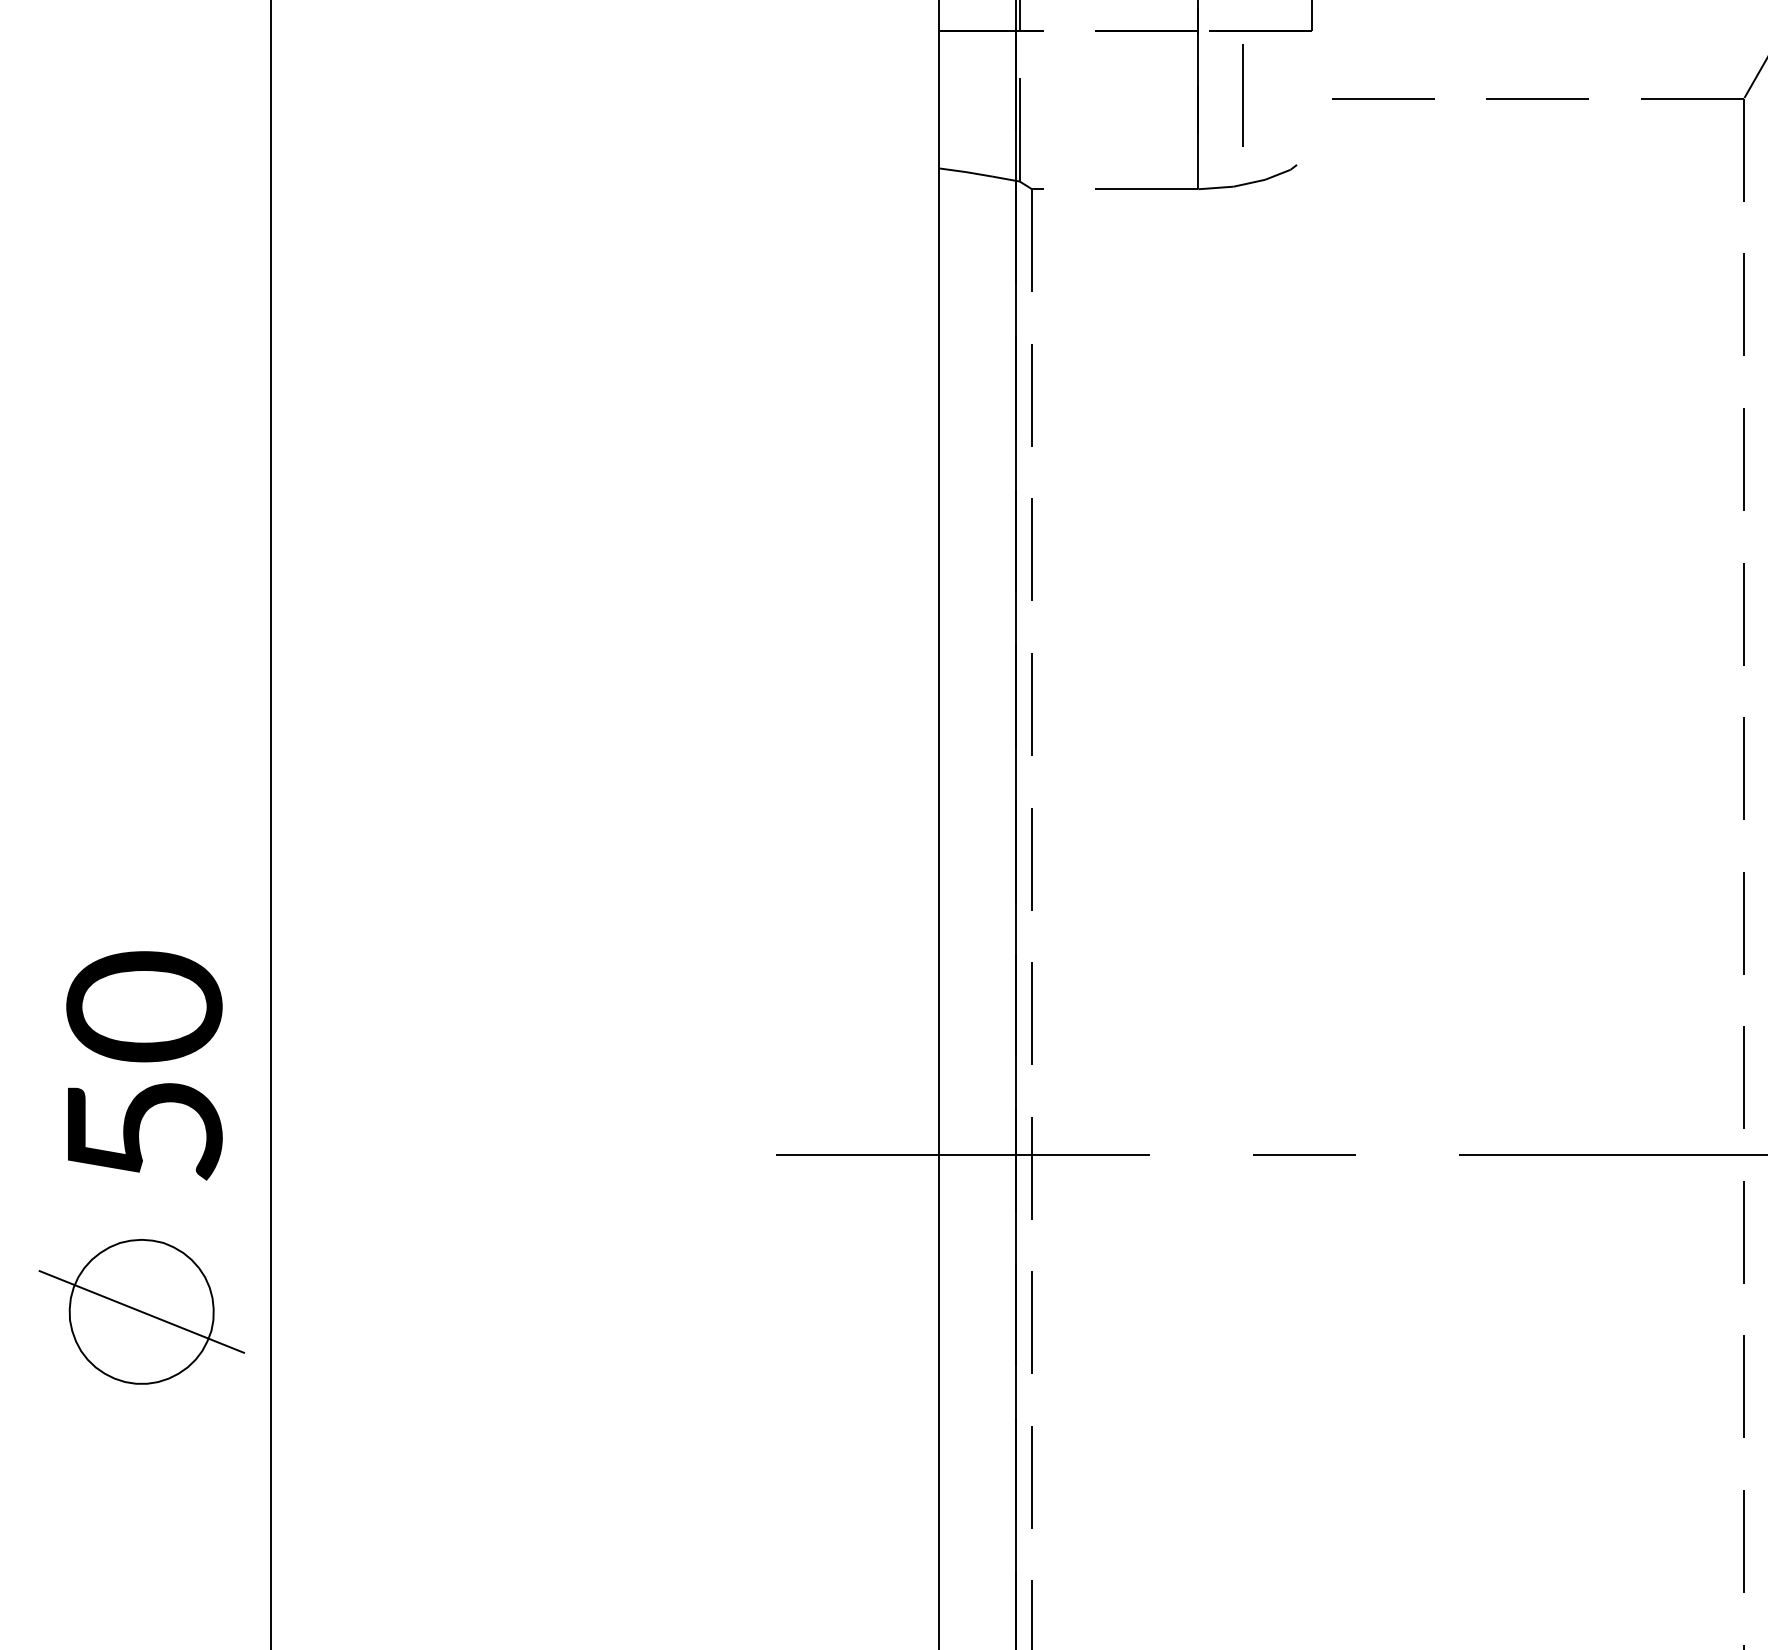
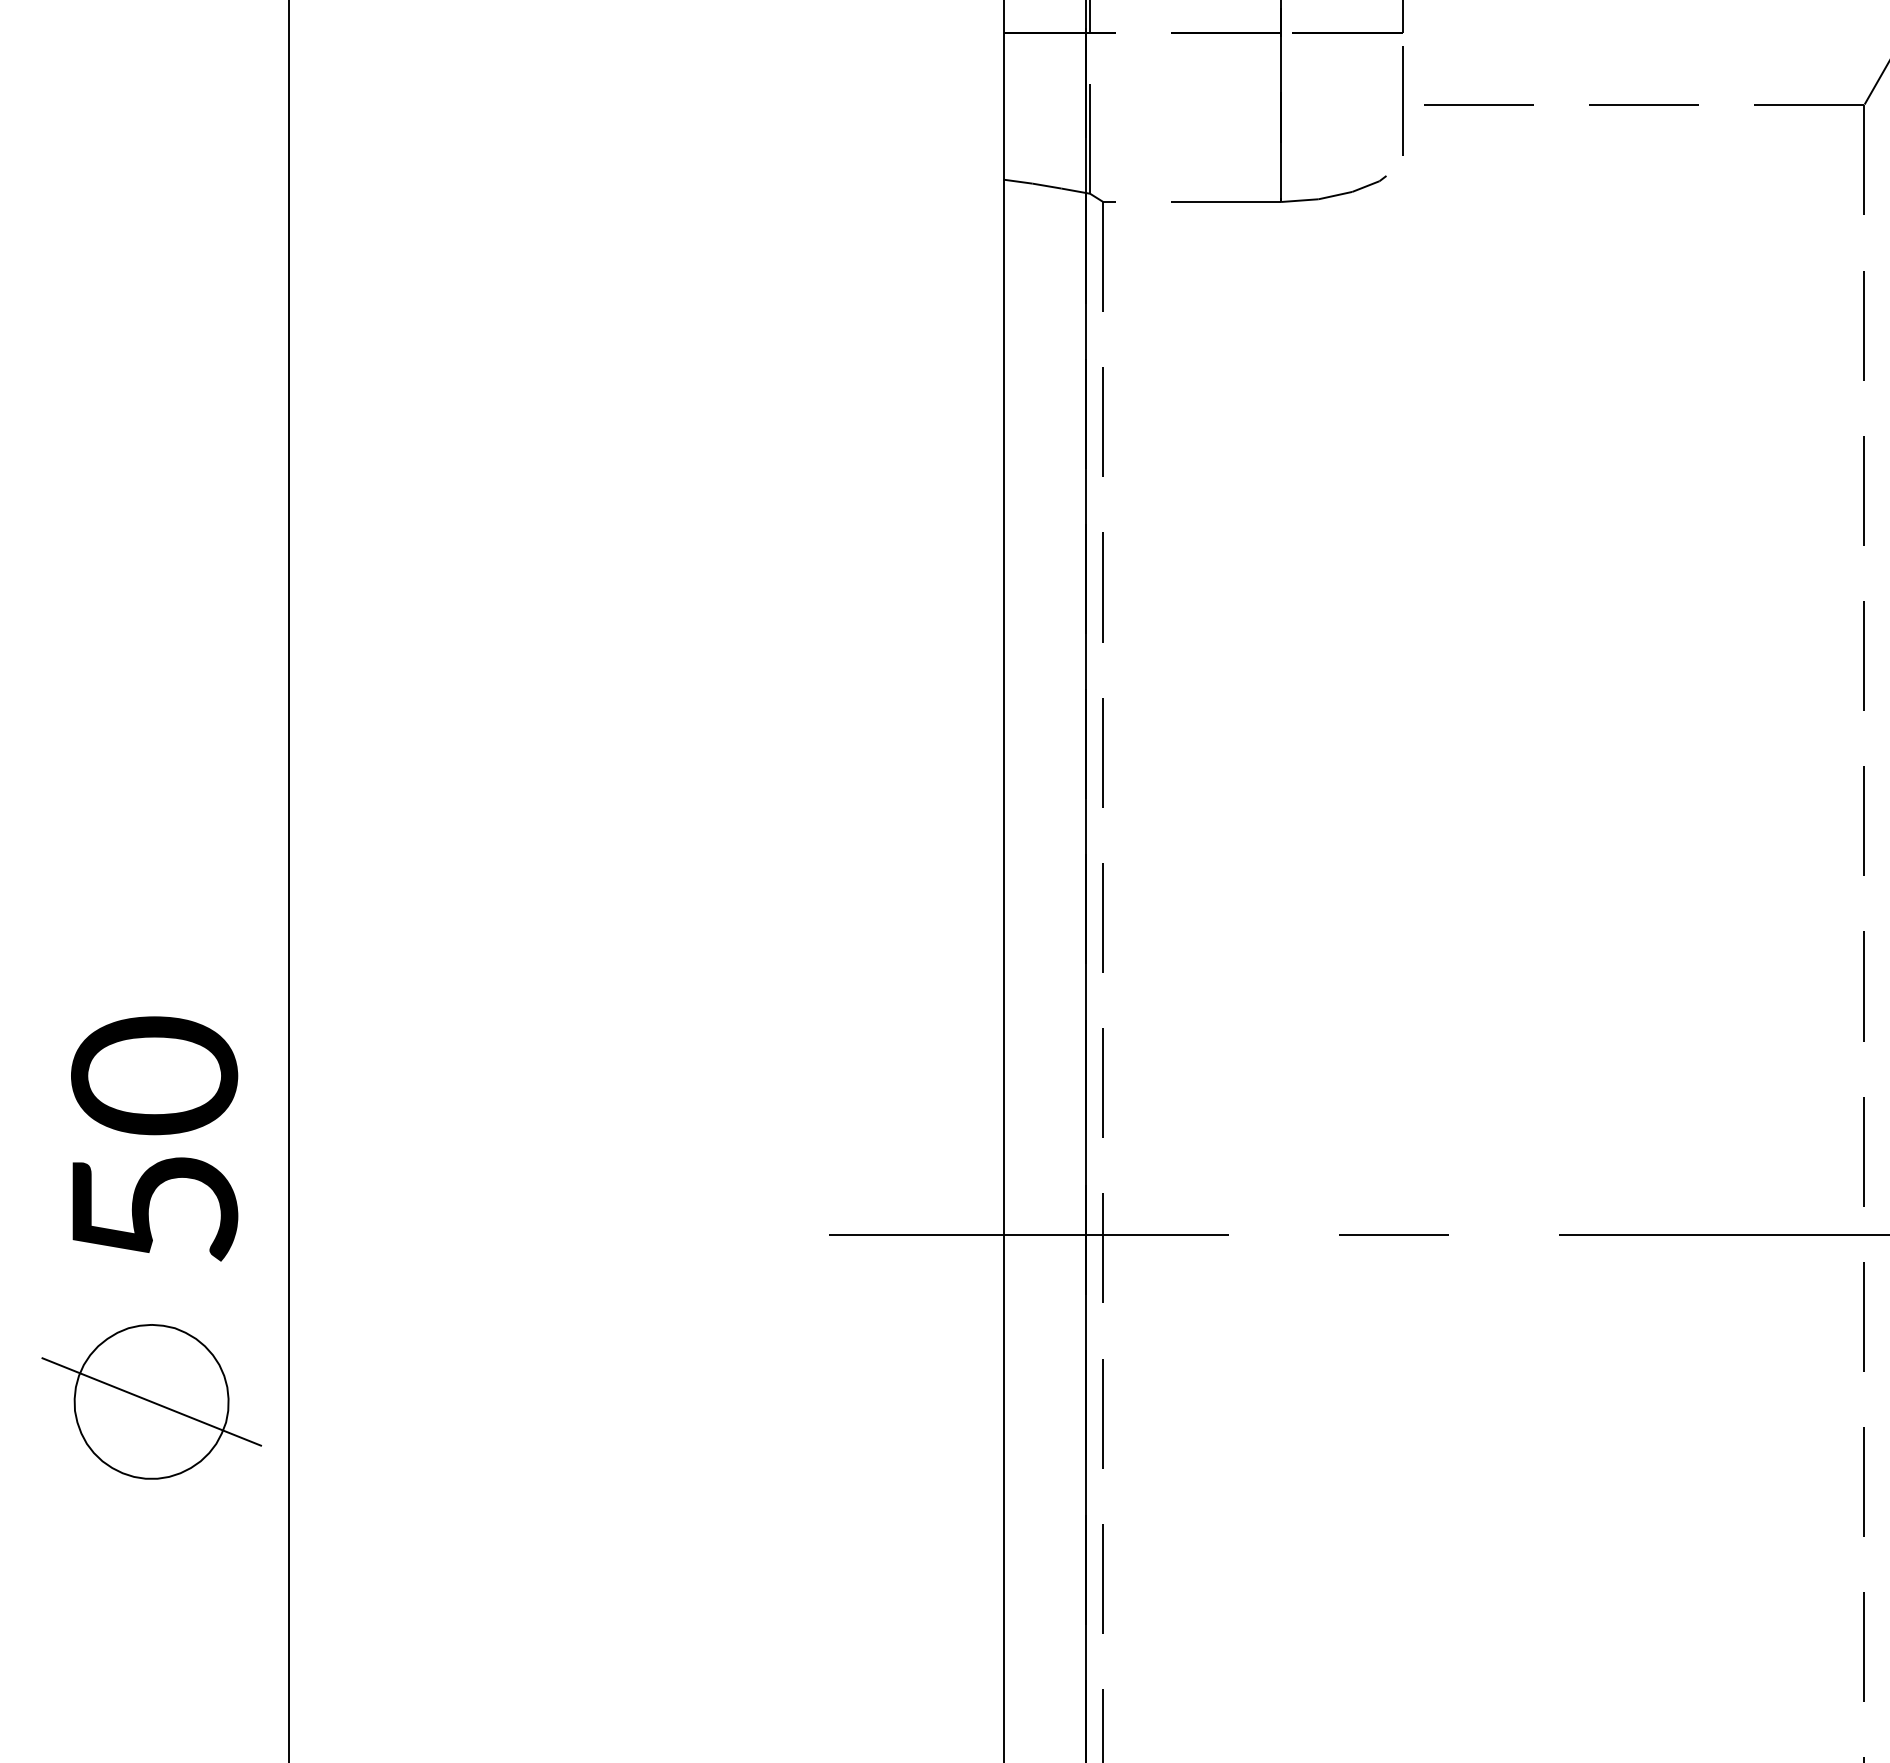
line: (1242, 94) -> (1402, 100), moved

